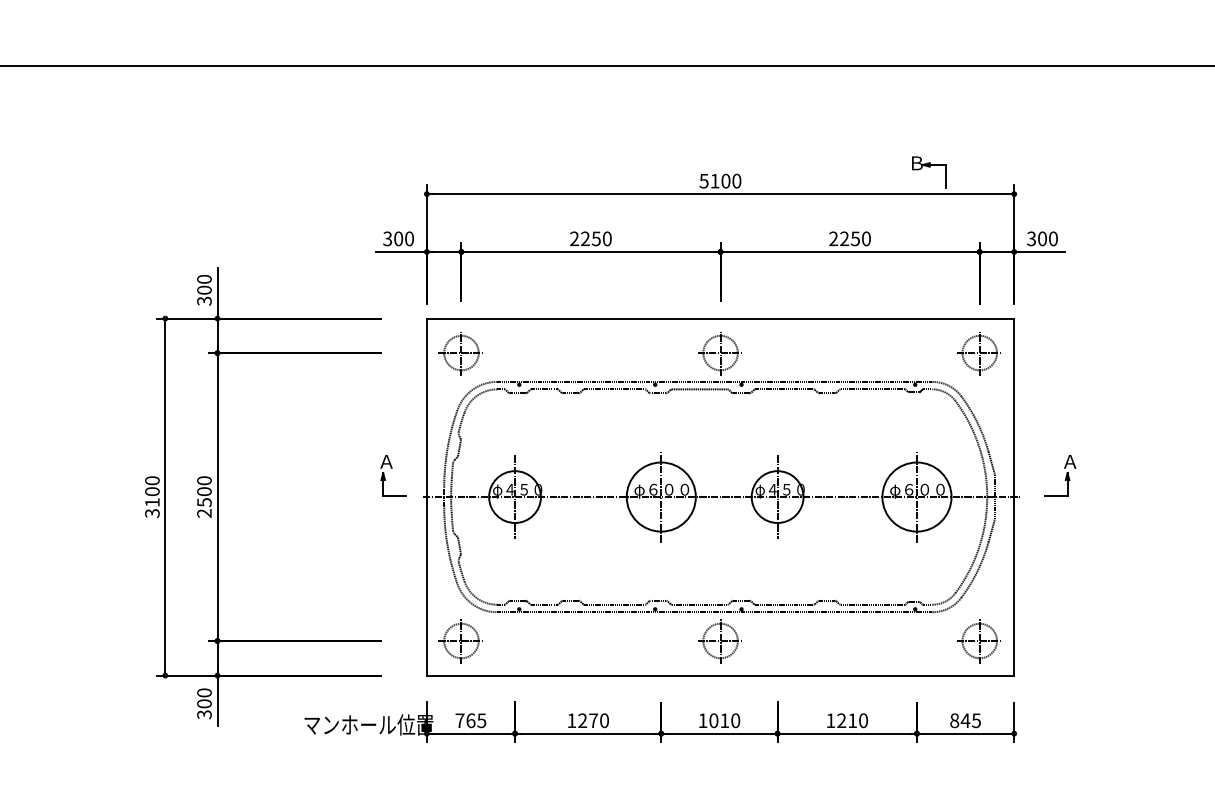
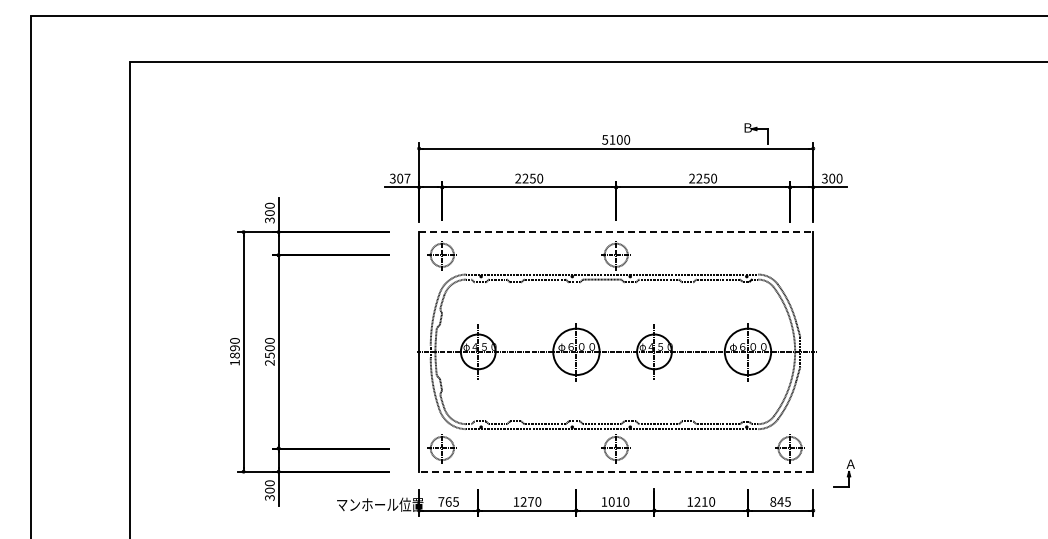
text: (409, 238) -> (407, 178), 300 -> 307
line: (721, 319) -> (616, 232), solid -> dashed
part: (978, 353) -> (789, 255), removed
part: (393, 475) -> (396, 337), removed
part: (1059, 475) -> (843, 473), moved
text: (151, 502) -> (234, 355), 3100 -> 1890
line: (719, 675) -> (615, 471), solid -> dashed

